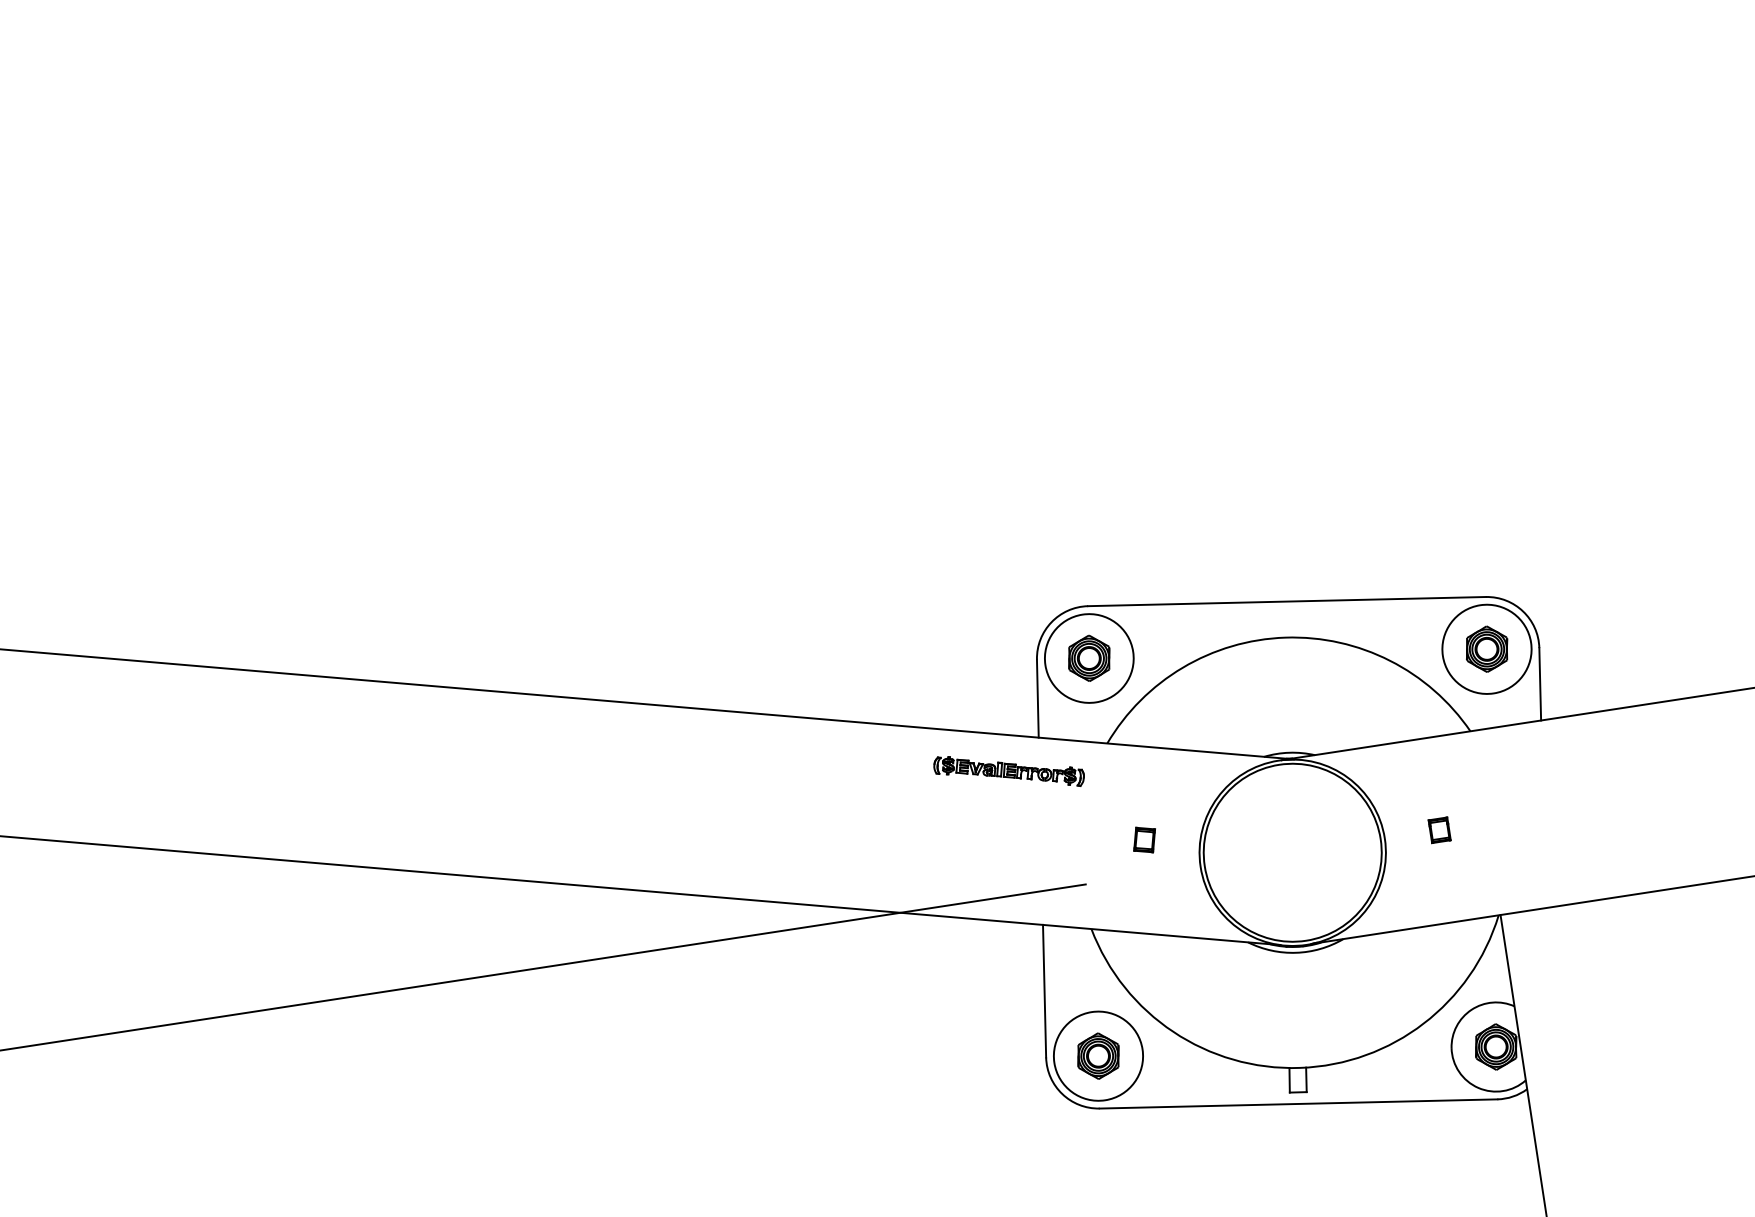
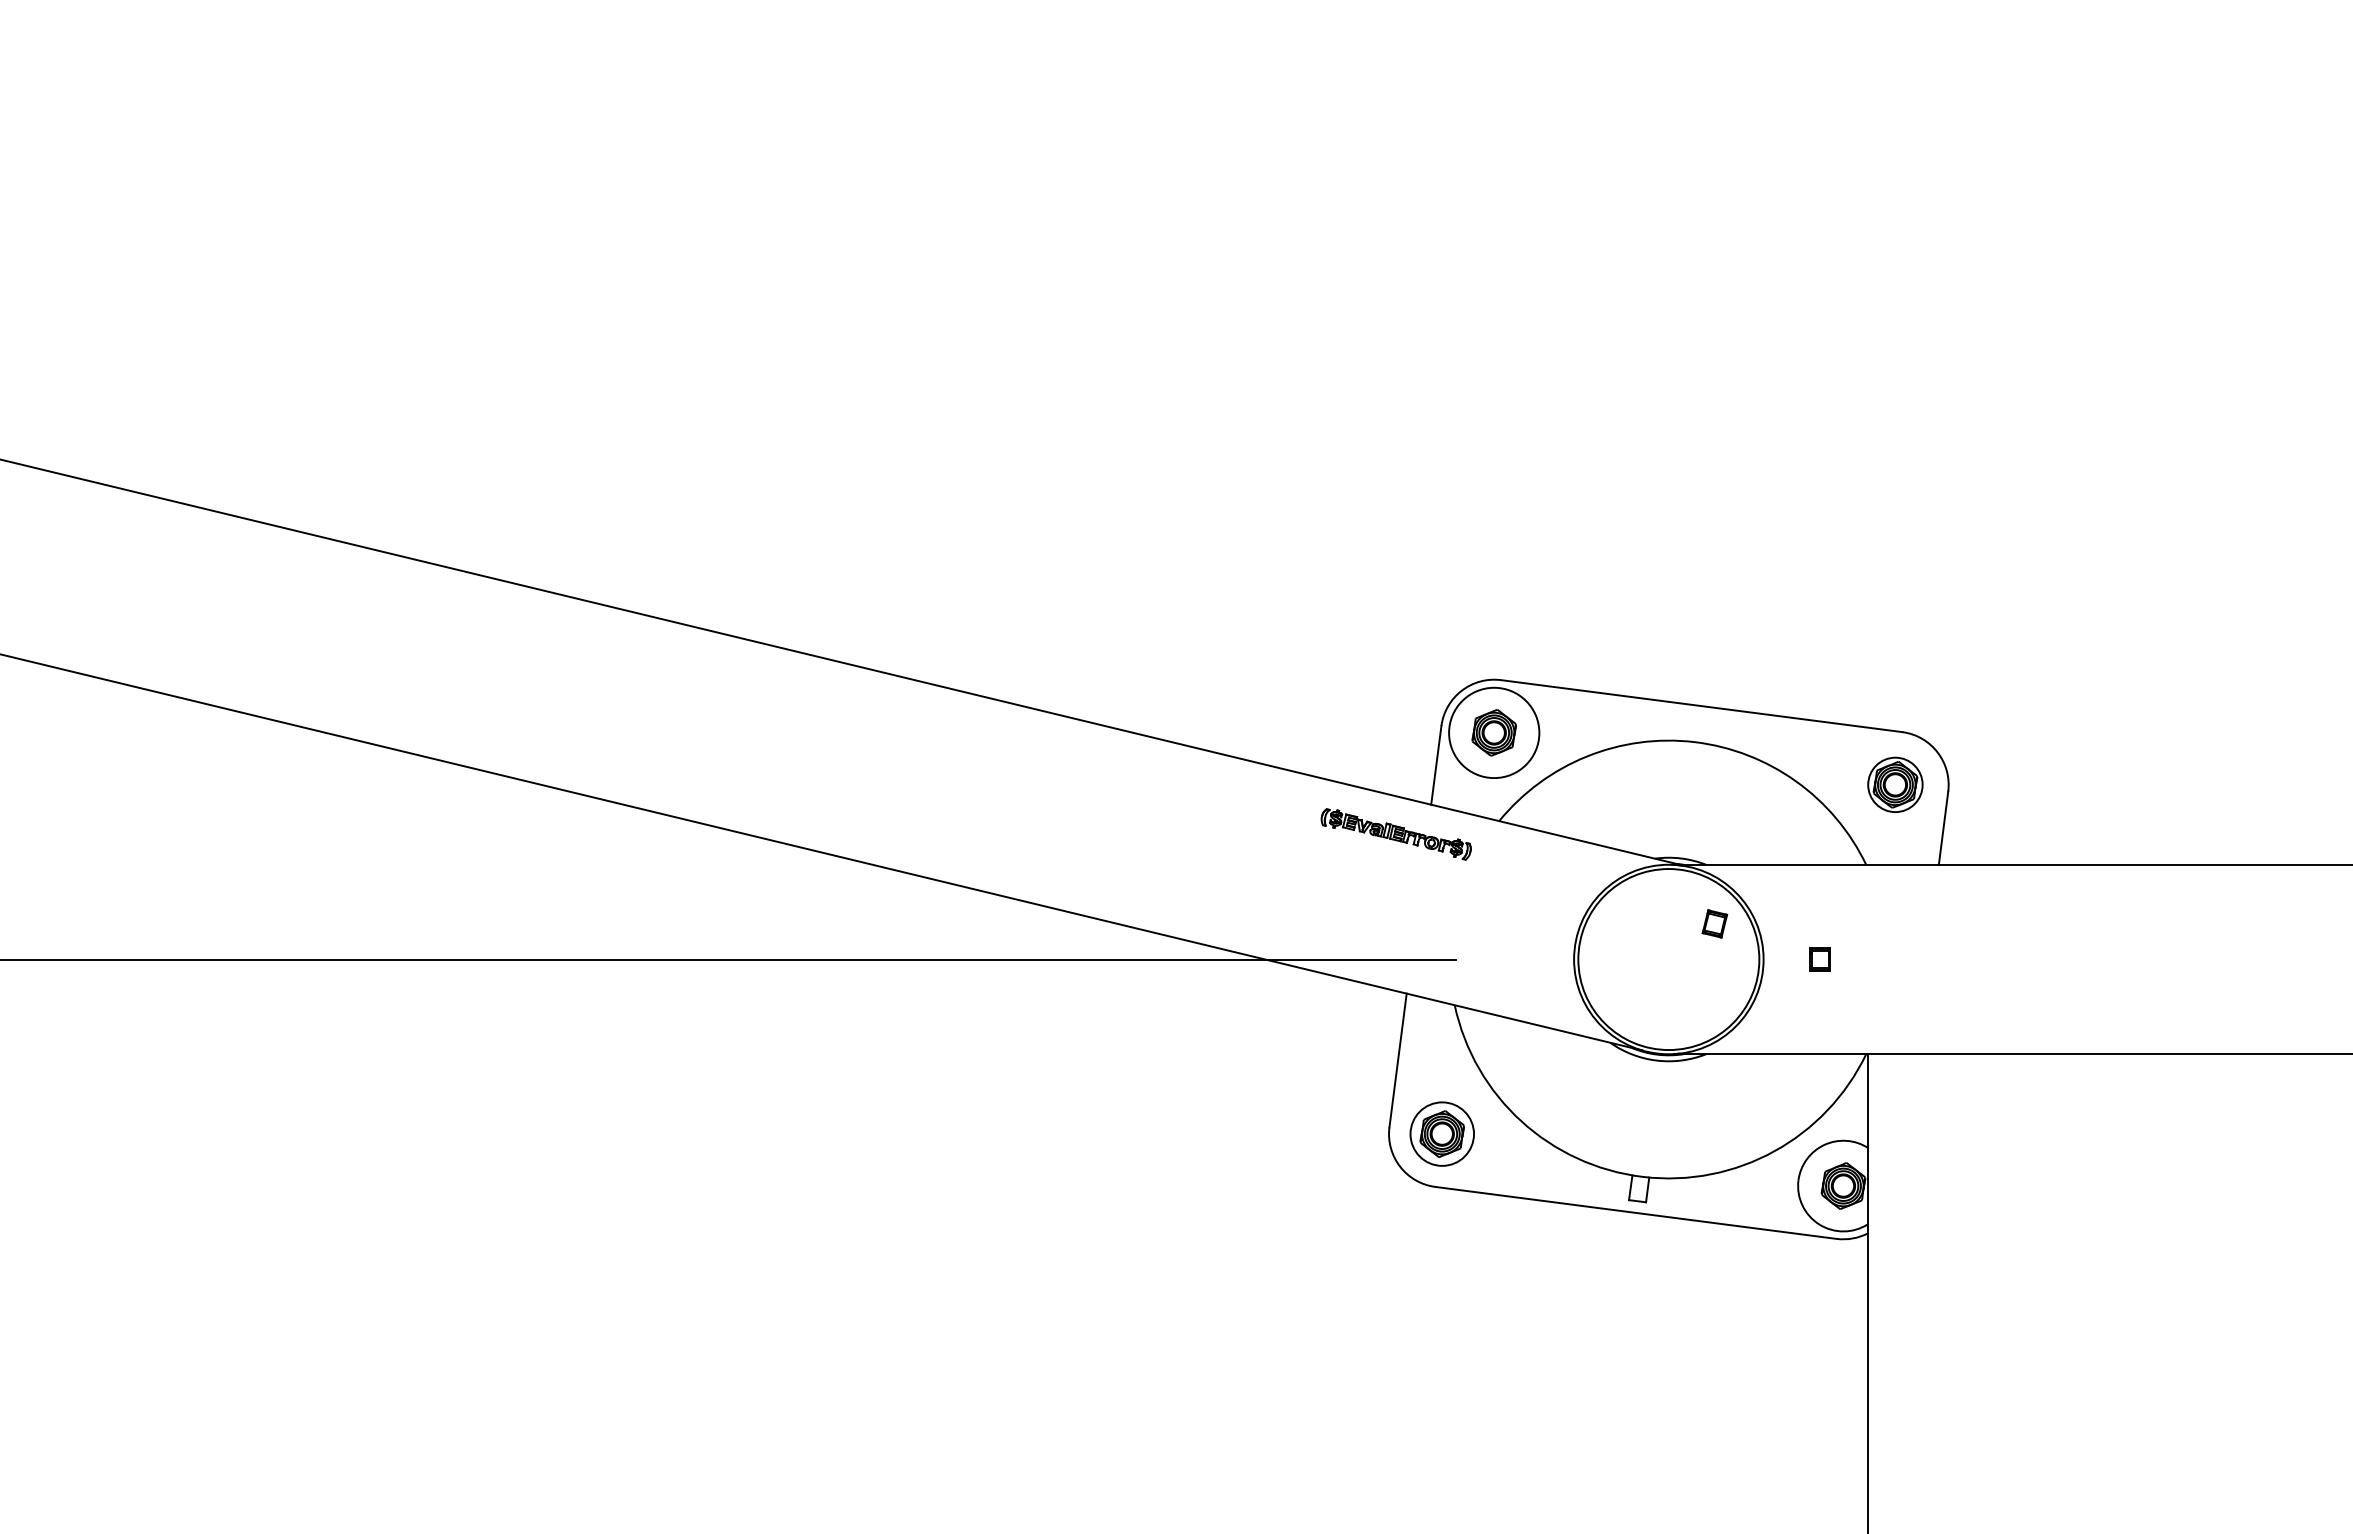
circle: (1487, 648) -> (1895, 784), size x0.6
part: (1144, 839) -> (1714, 923), moved
circle: (1097, 1055) -> (1441, 1133), size x0.7

